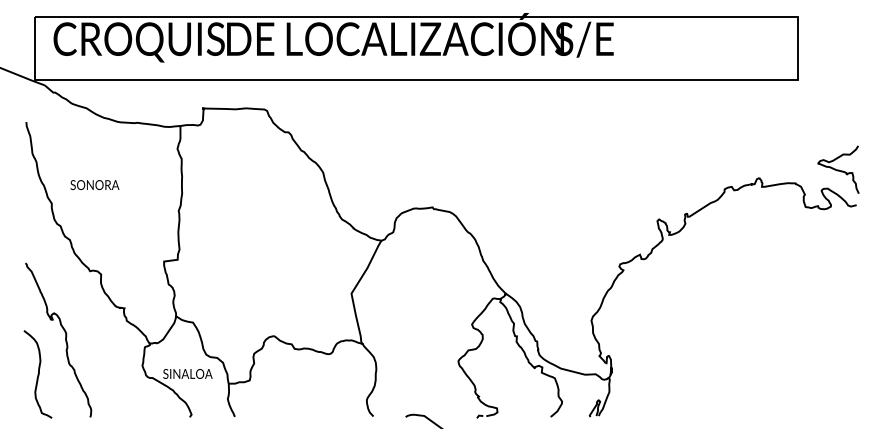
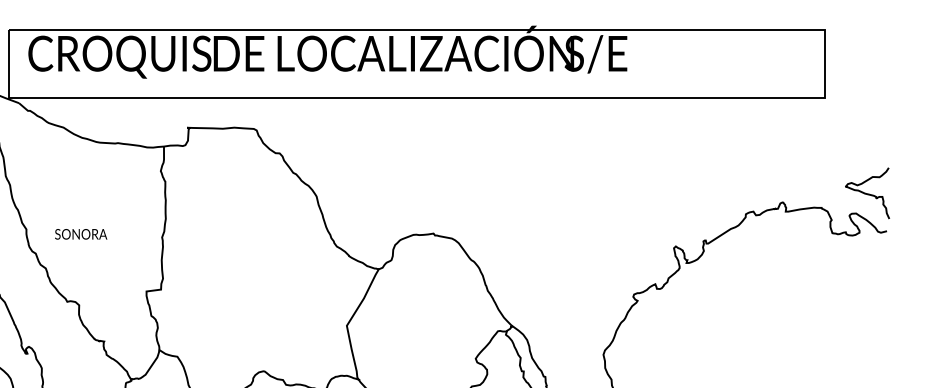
text: (94, 185) -> (80, 234), moved

